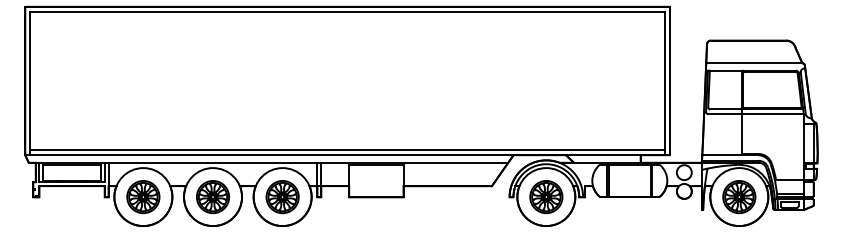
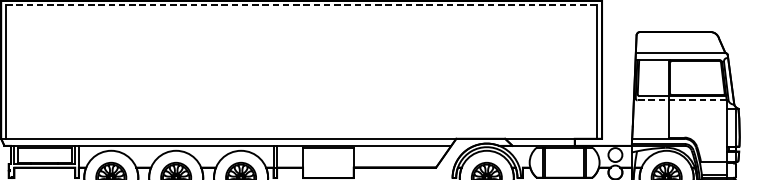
line: (348, 12) -> (302, 5), solid -> dashed
line: (755, 113) -> (681, 99), solid -> dashed
line: (347, 150) -> (301, 134), removed

